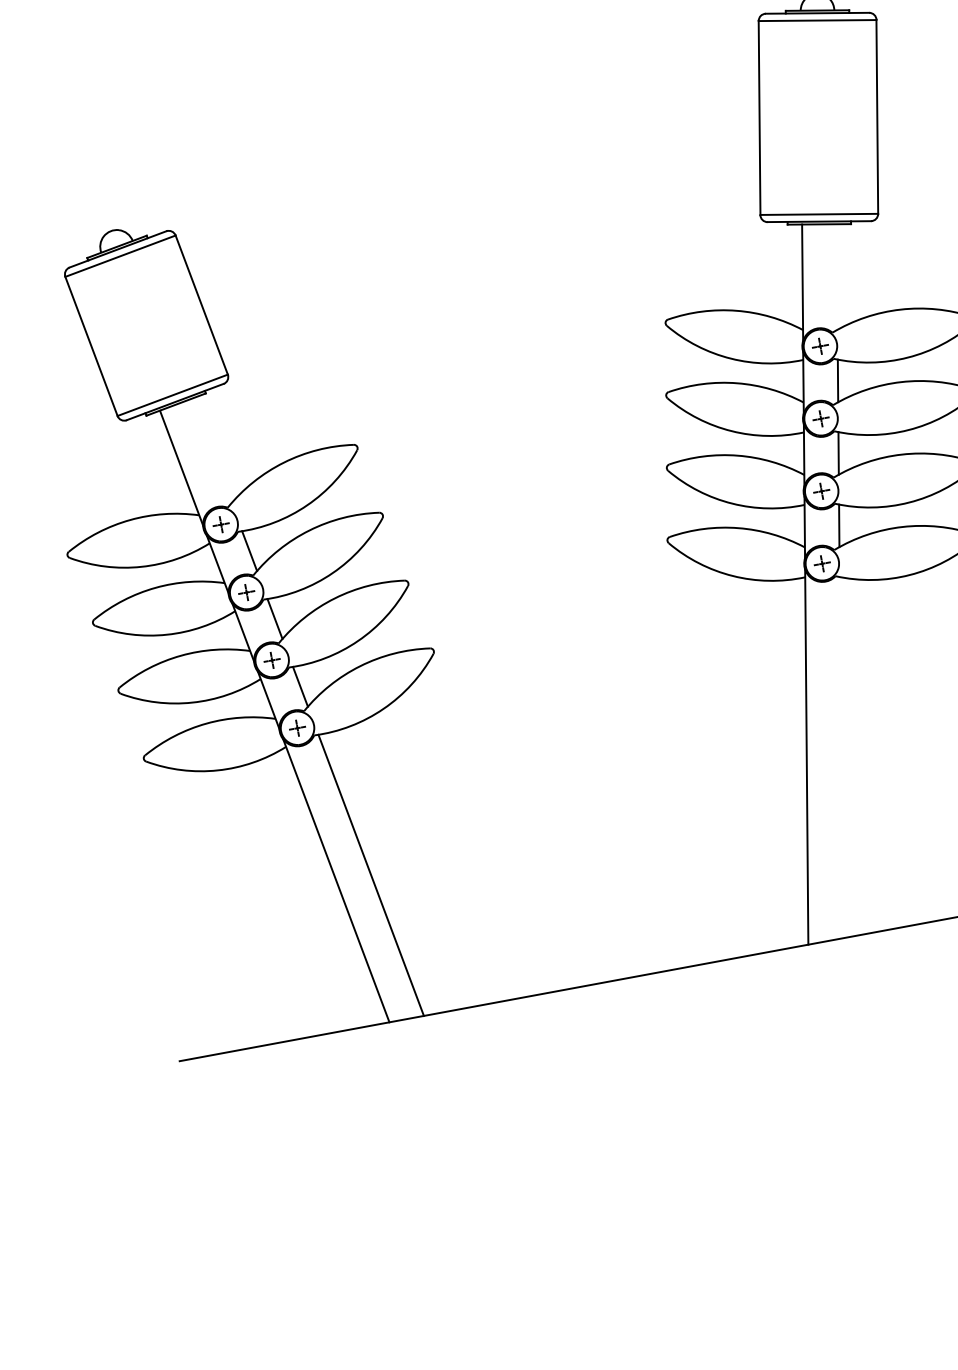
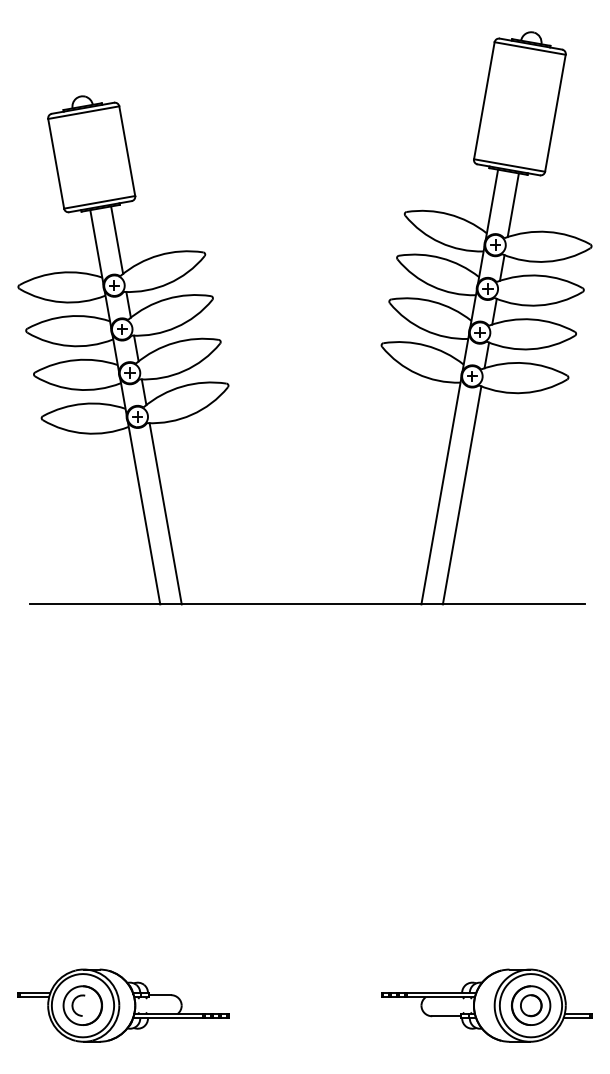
line: (835, 277) -> (512, 205), added
line: (212, 449) -> (117, 239), added
line: (840, 758) -> (461, 495), added

